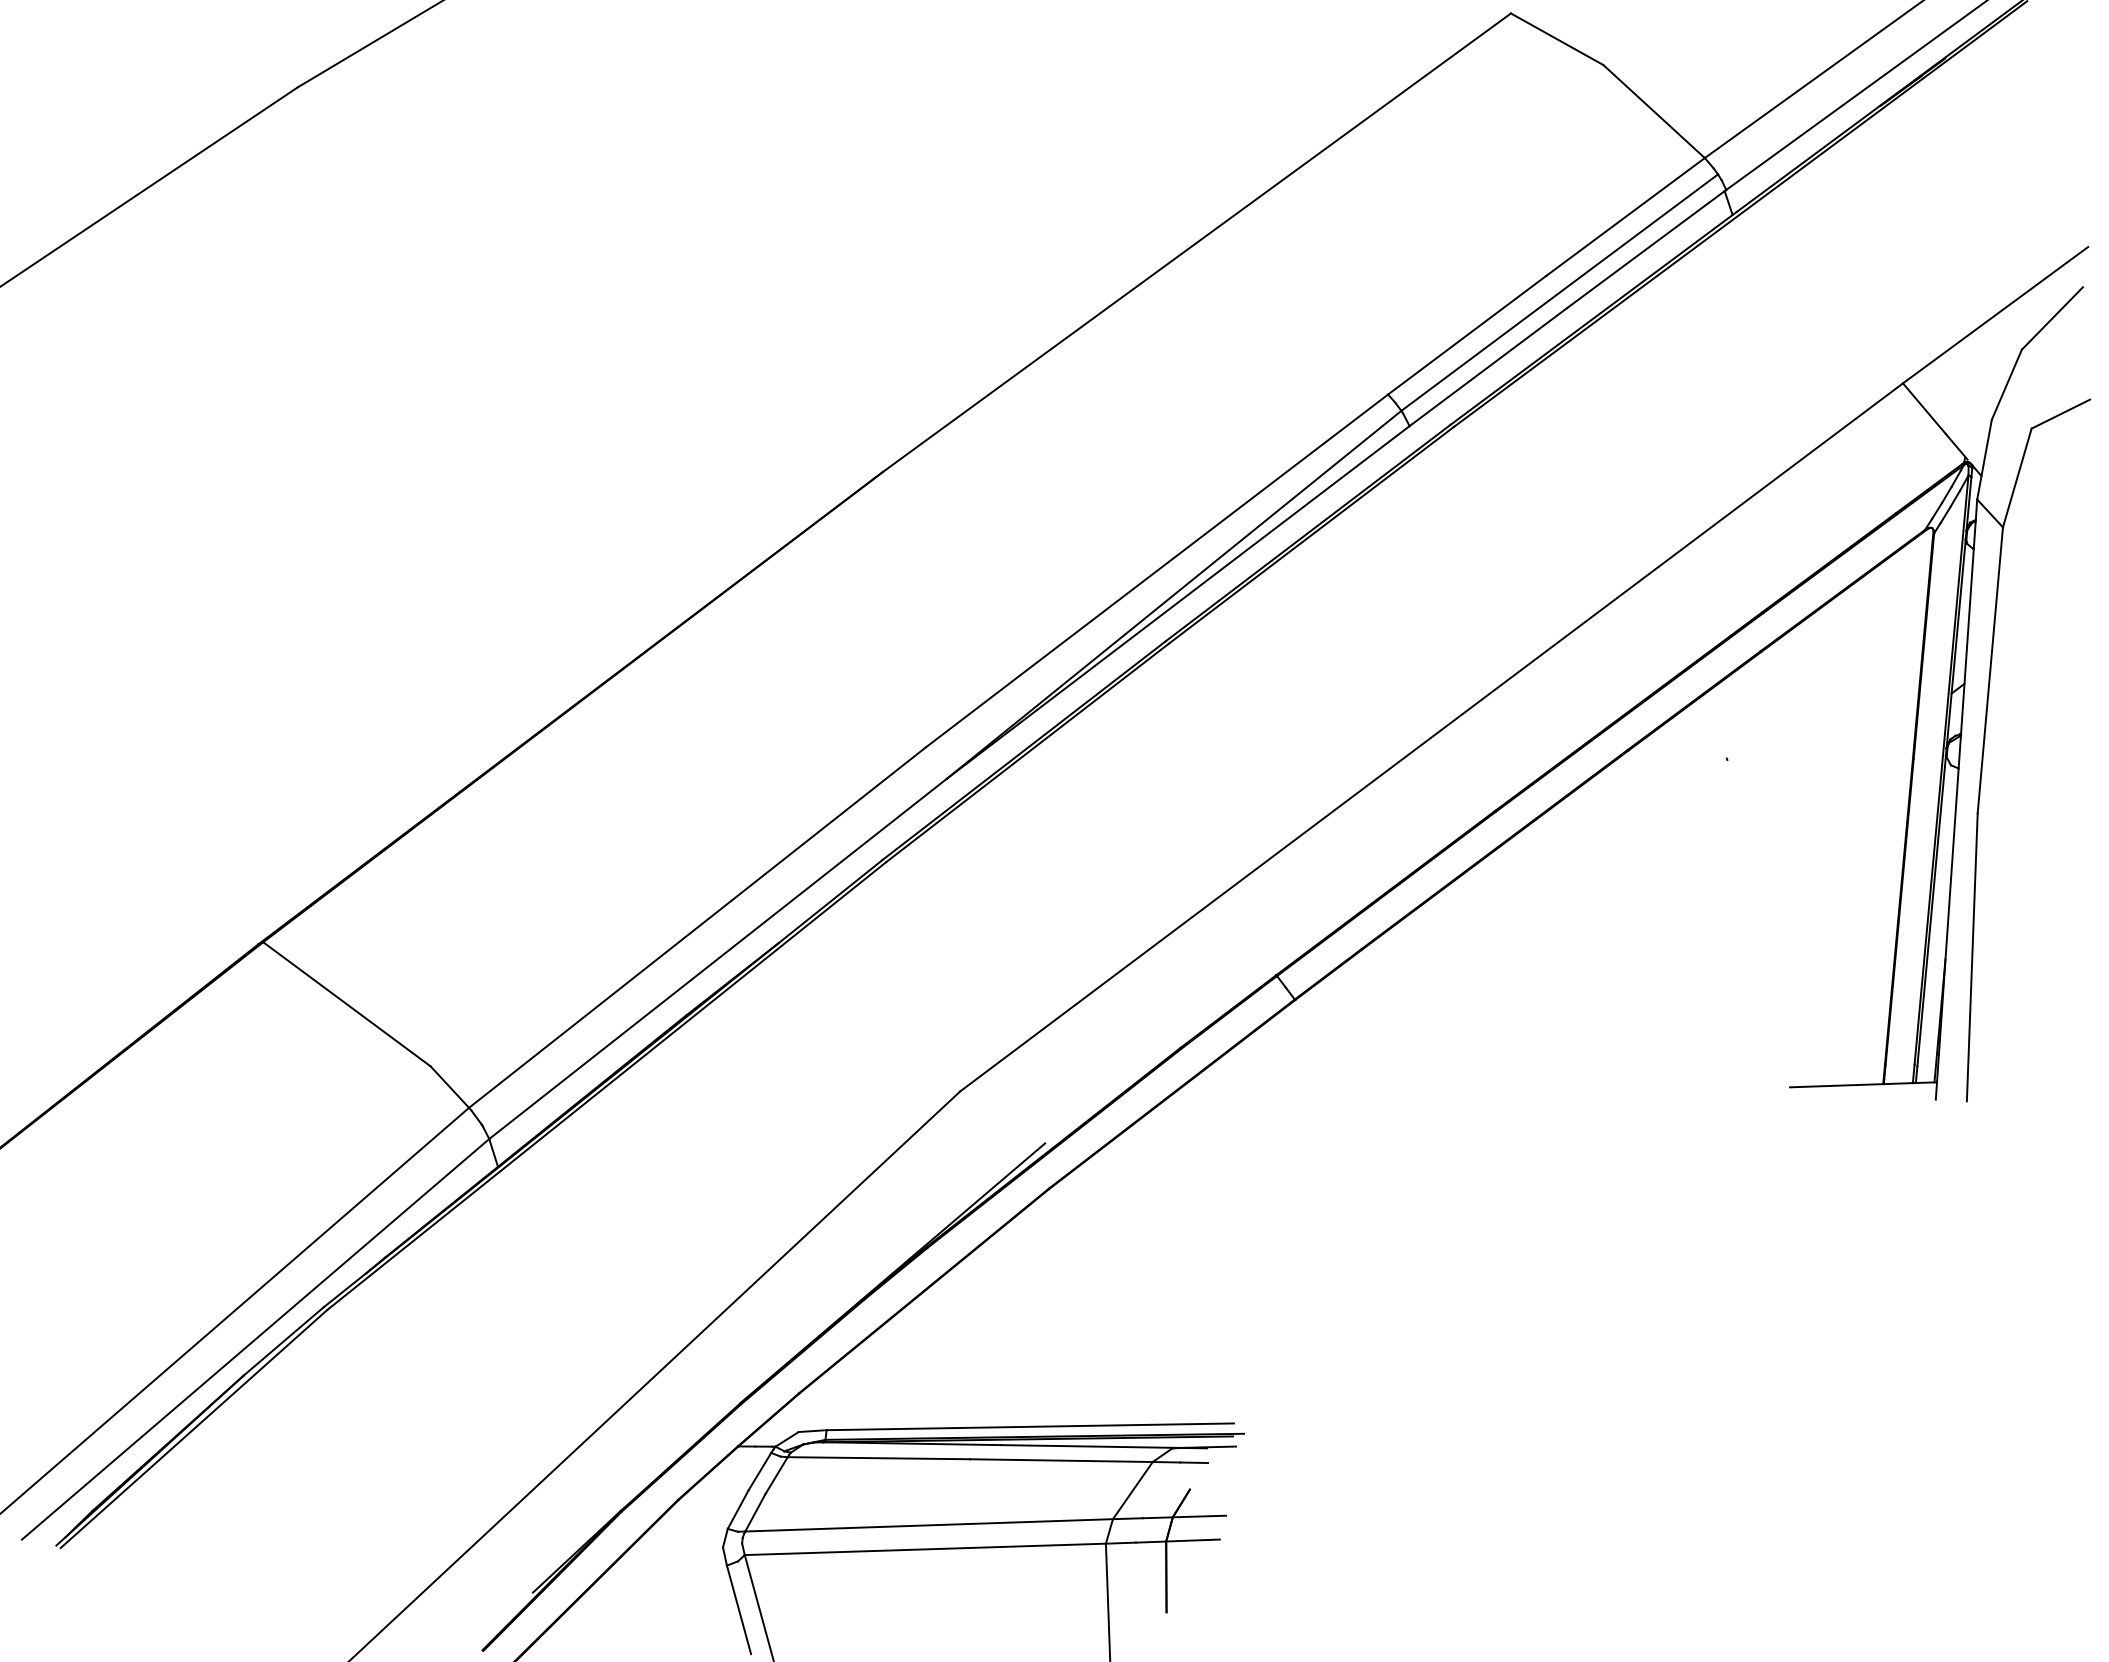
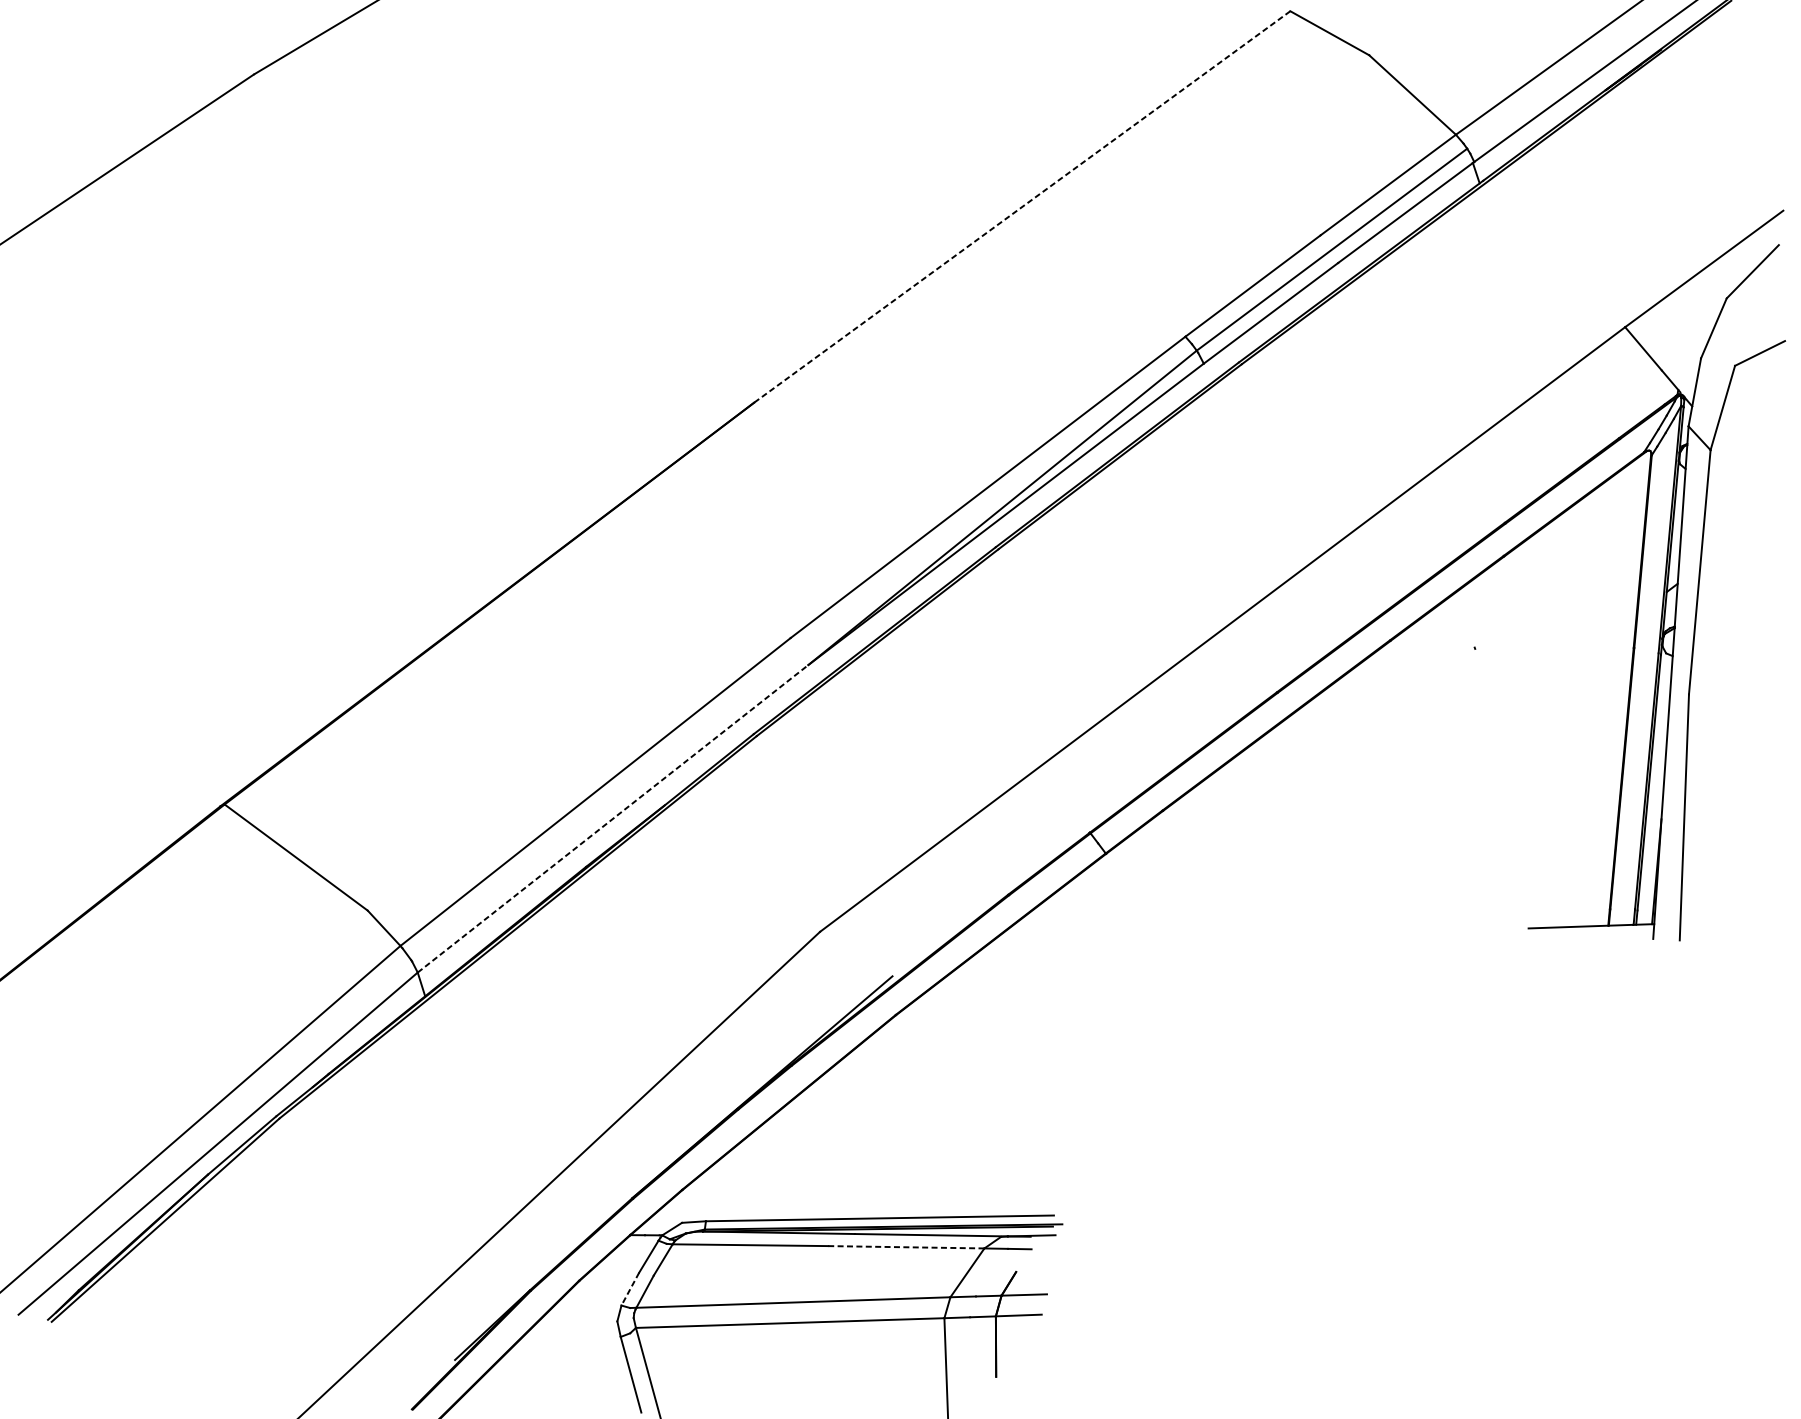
line: (1197, 242) -> (1022, 206), solid -> dashed
line: (718, 958) -> (613, 818), solid -> dashed
line: (1061, 1460) -> (906, 1247), solid -> dashed
line: (738, 1509) -> (630, 1289), solid -> dashed

